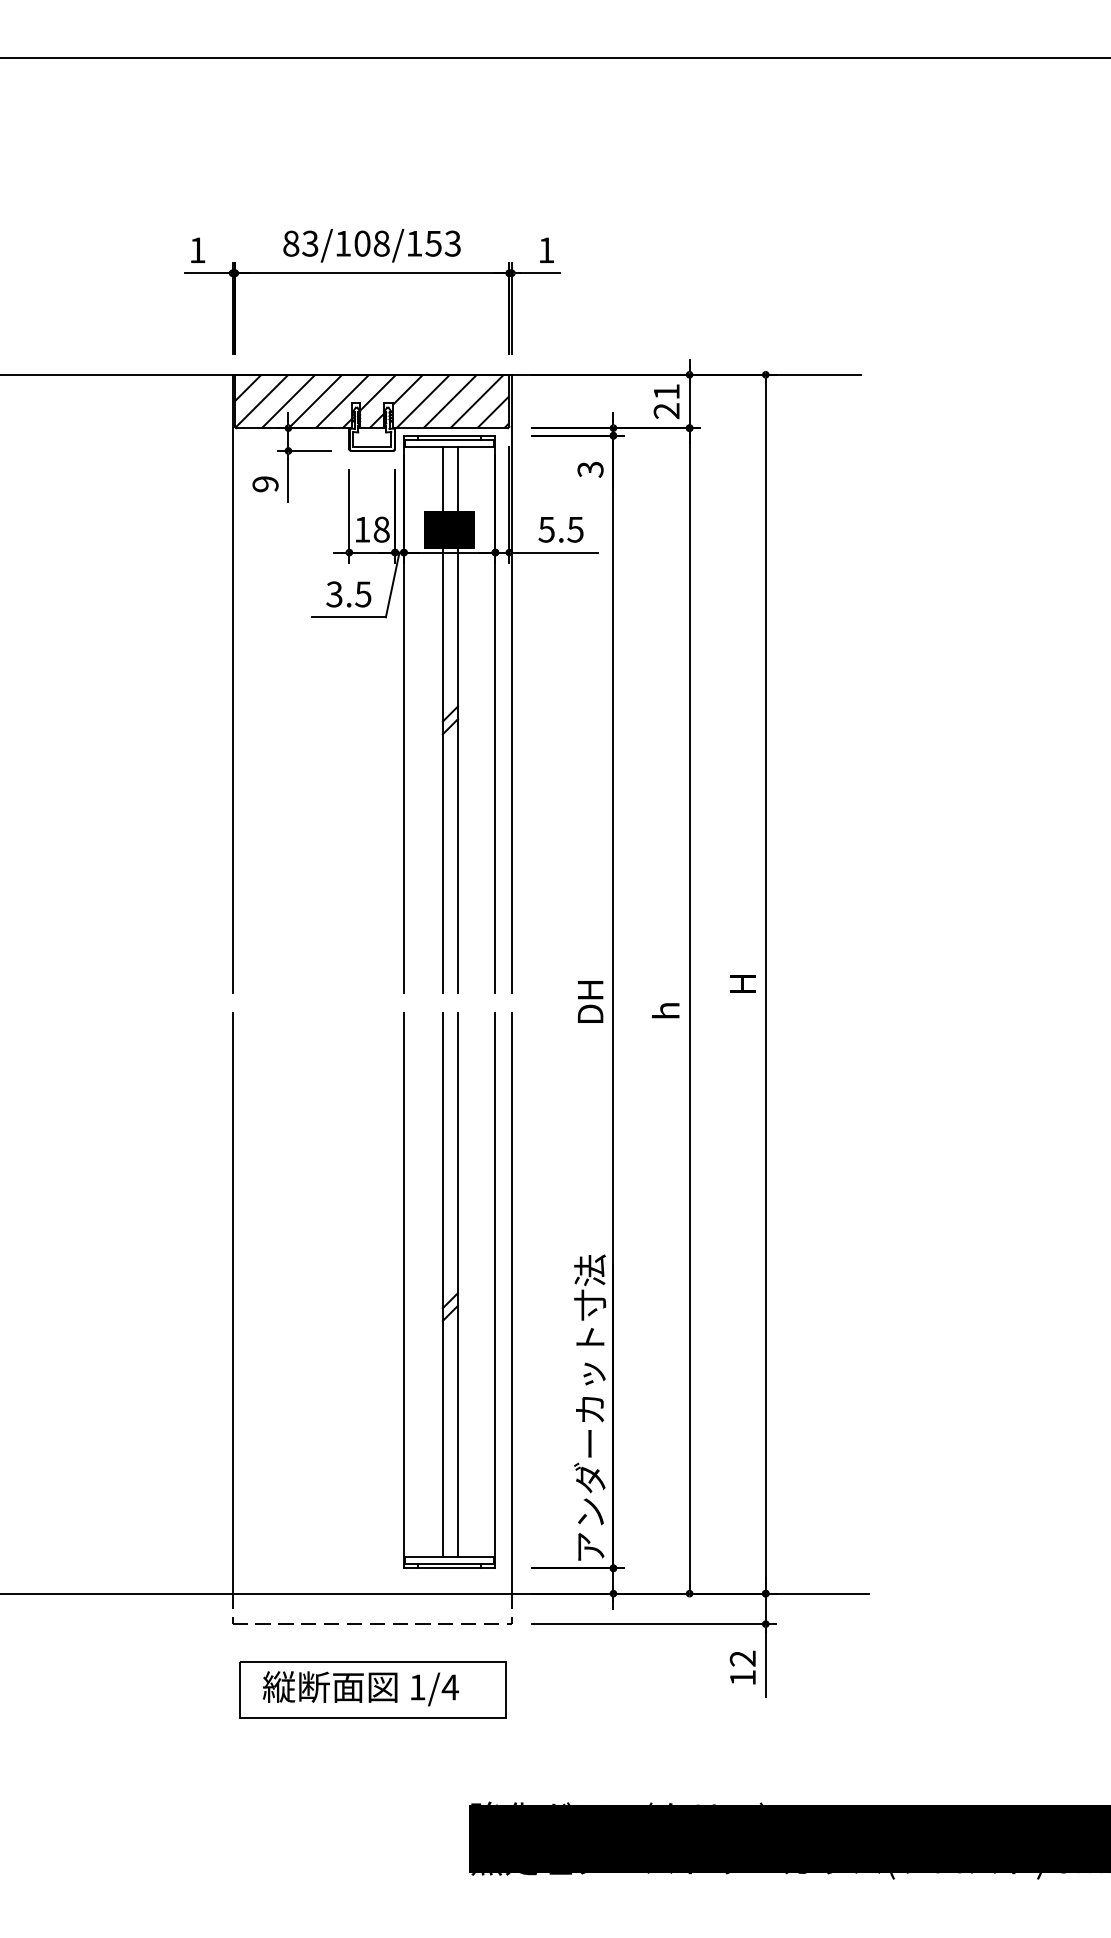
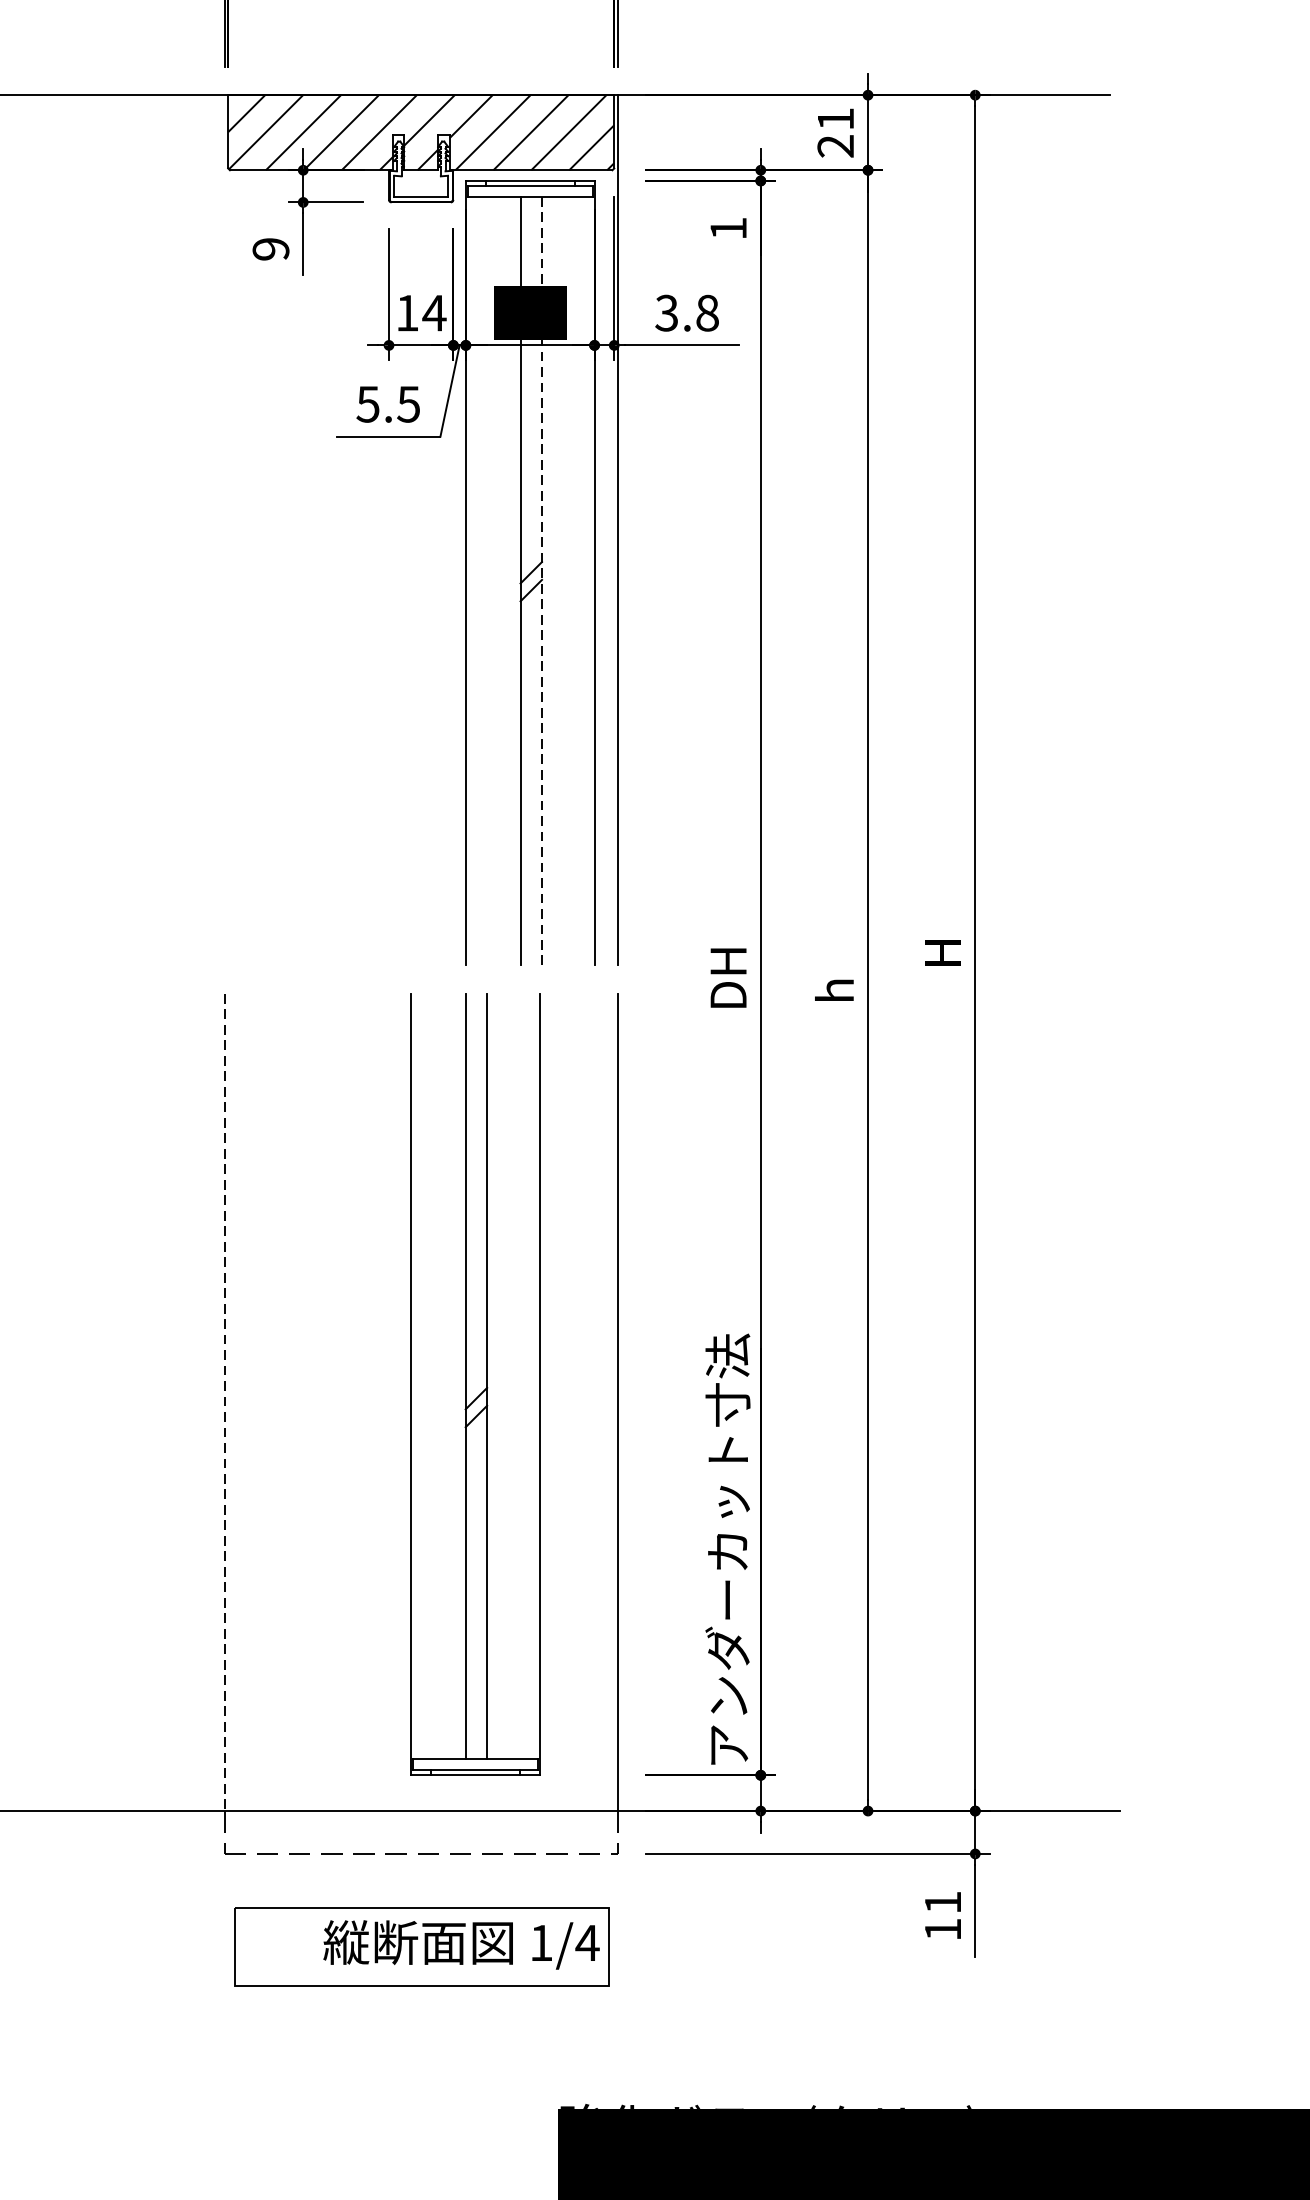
text: (590, 469) -> (728, 228), 3 -> 1
text: (381, 529) -> (434, 312), 18 -> 14
text: (561, 529) -> (687, 312), 5.5 -> 3.8
text: (334, 593) -> (368, 403), 3.5 -> 5.5
line: (232, 683) -> (224, 529), removed
line: (458, 720) -> (542, 581), solid -> dashed
part: (449, 1290) -> (475, 1384), moved
line: (232, 1303) -> (224, 1402), solid -> dashed
text: (742, 1658) -> (942, 1902), 12 -> 11
text: (360, 1688) -> (461, 1944), moved

